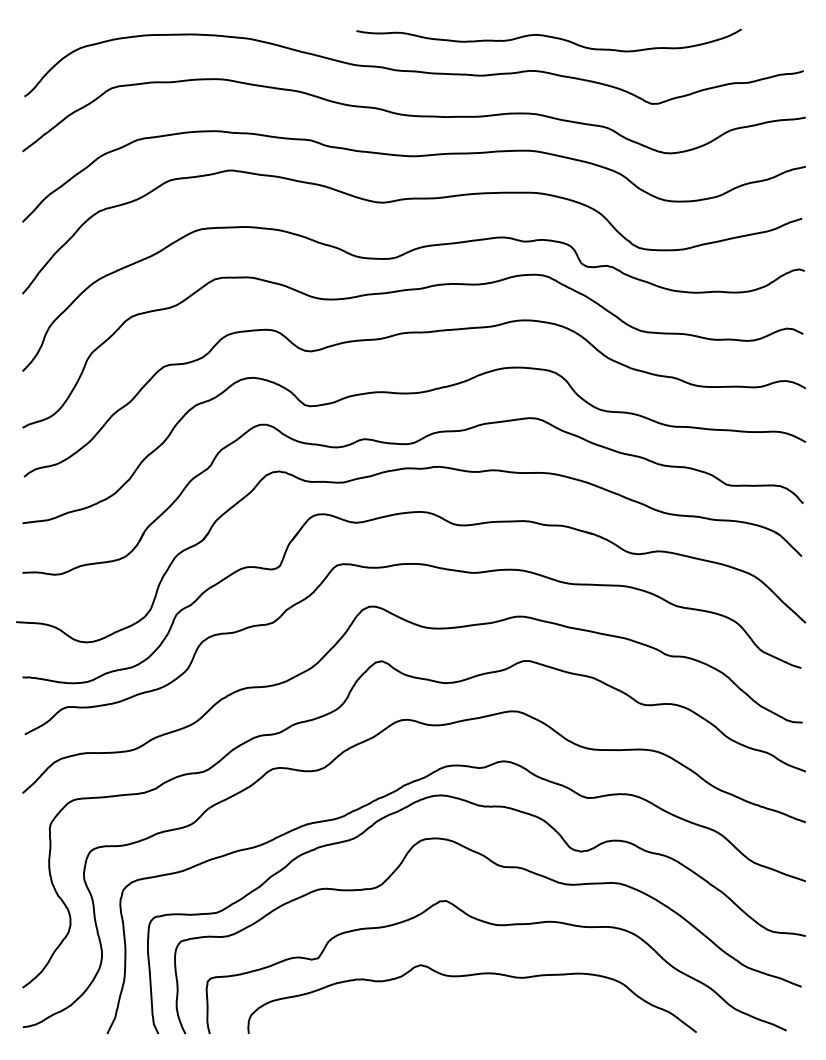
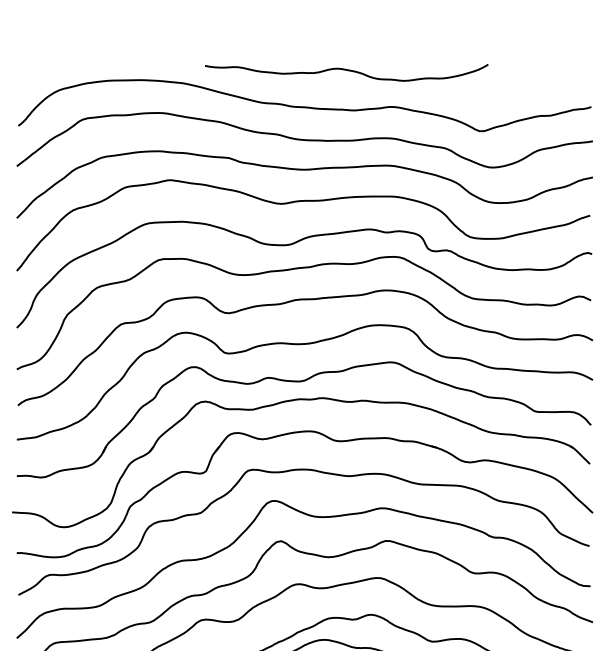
curve: (548, 37) -> (346, 70), moved

